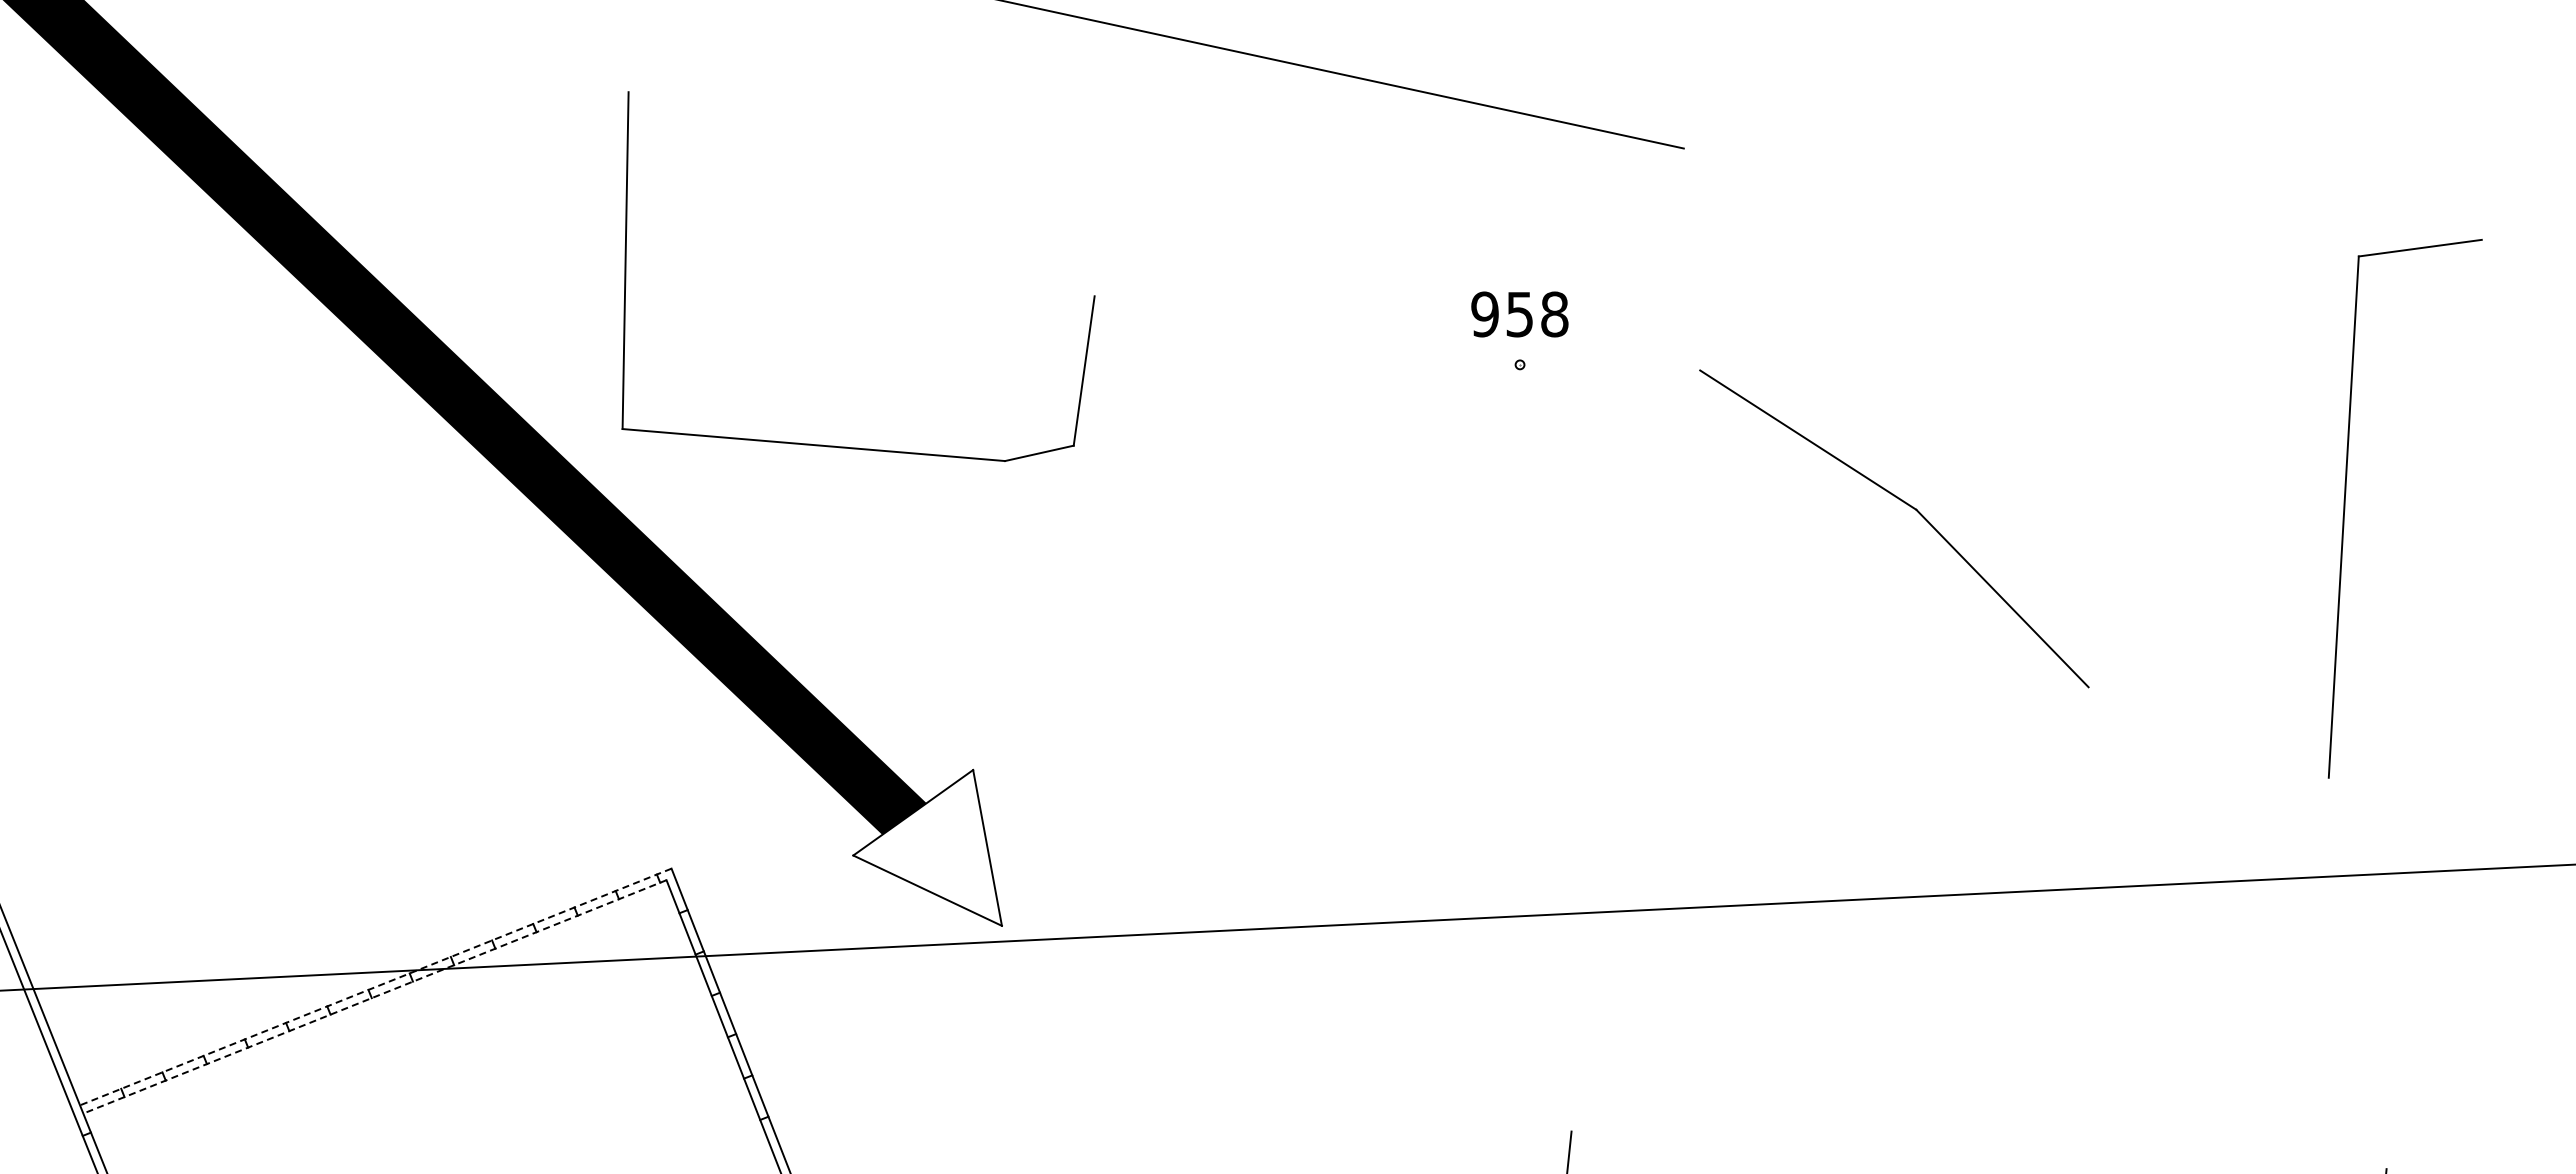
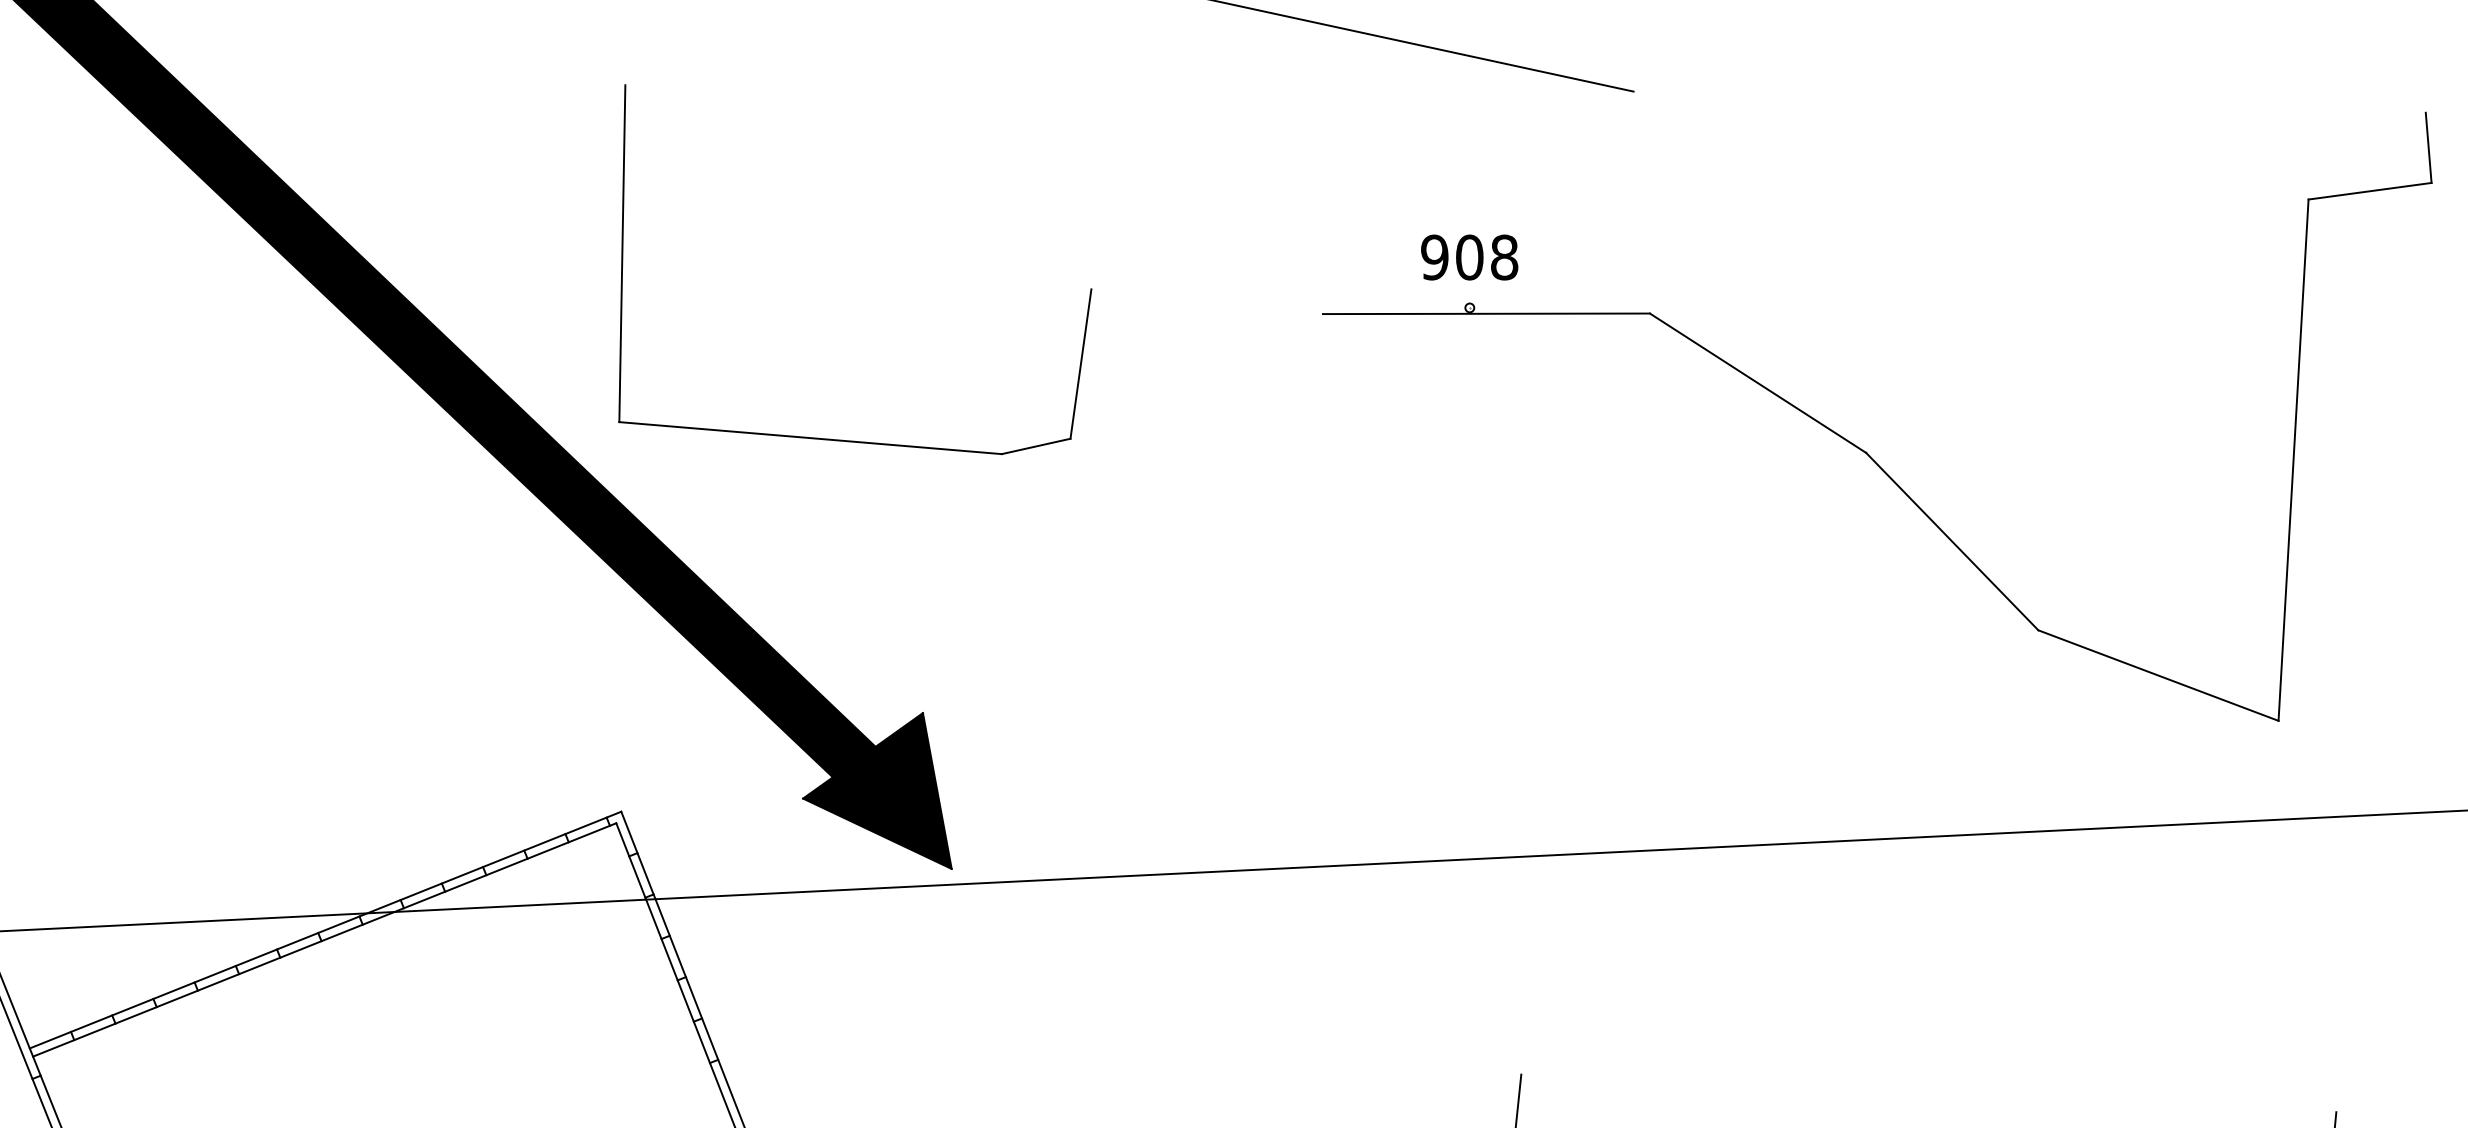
line: (2478, 204) -> (2428, 147), added
text: (1519, 314) -> (1469, 257), 958 -> 908
line: (1536, 370) -> (1486, 313), added
part: (846, 446) -> (843, 439), moved
line: (2208, 732) -> (2158, 675), added
fill: (927, 847) -> (877, 790), added
line: (375, 987) -> (325, 930), dashed -> solid
line: (374, 997) -> (324, 940), dashed -> solid

